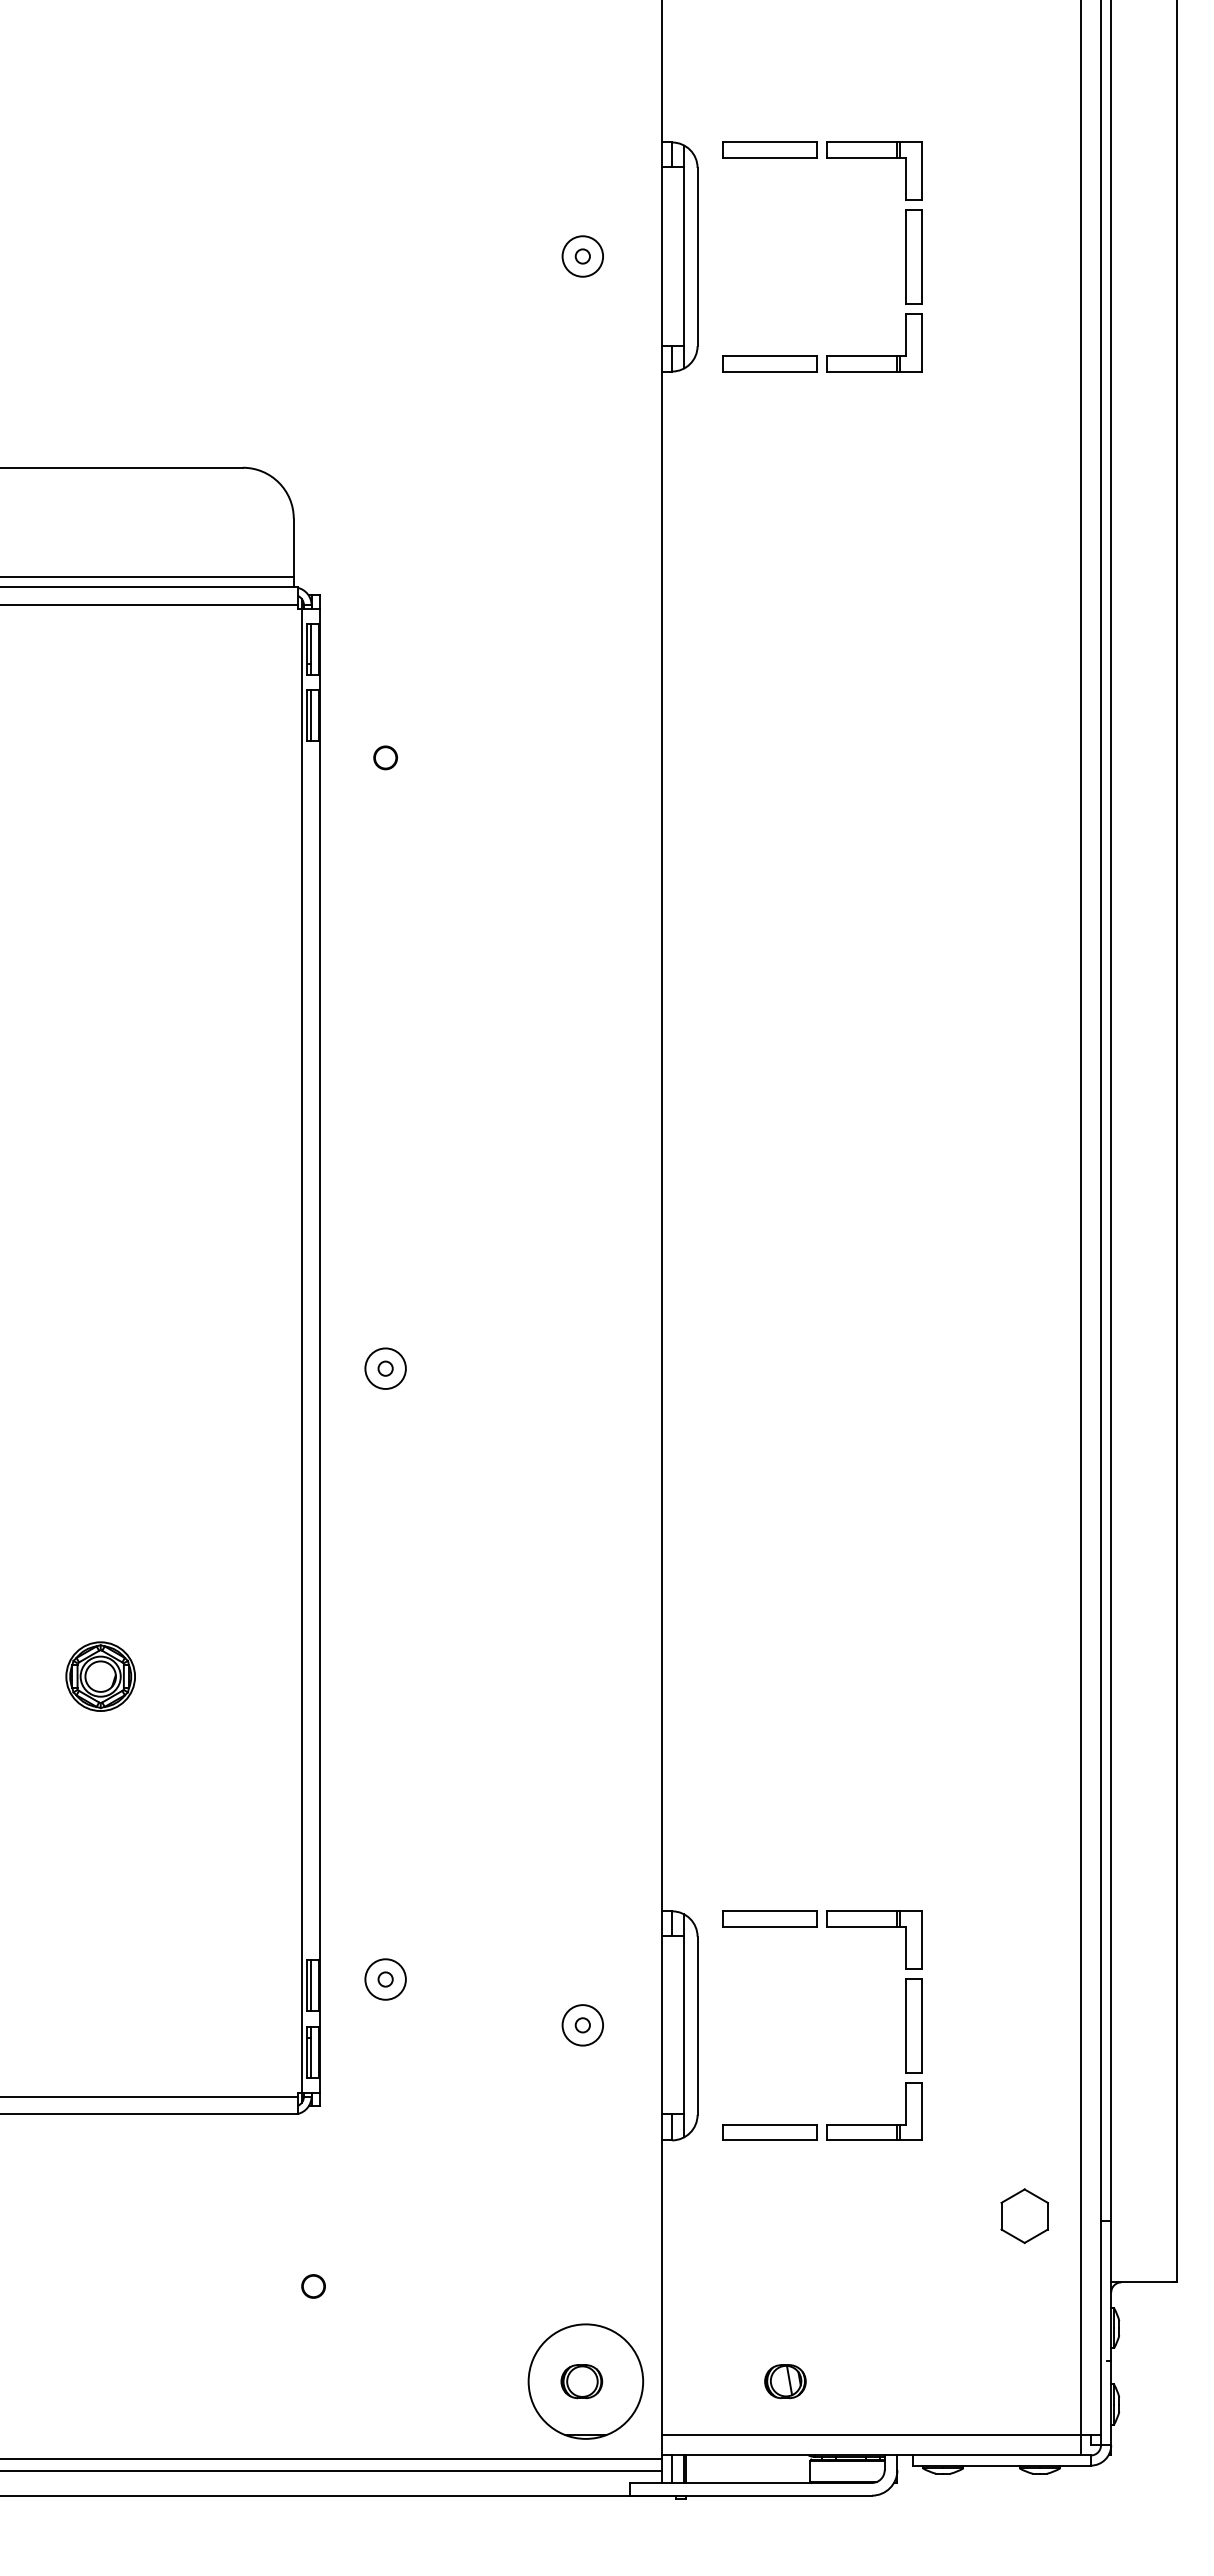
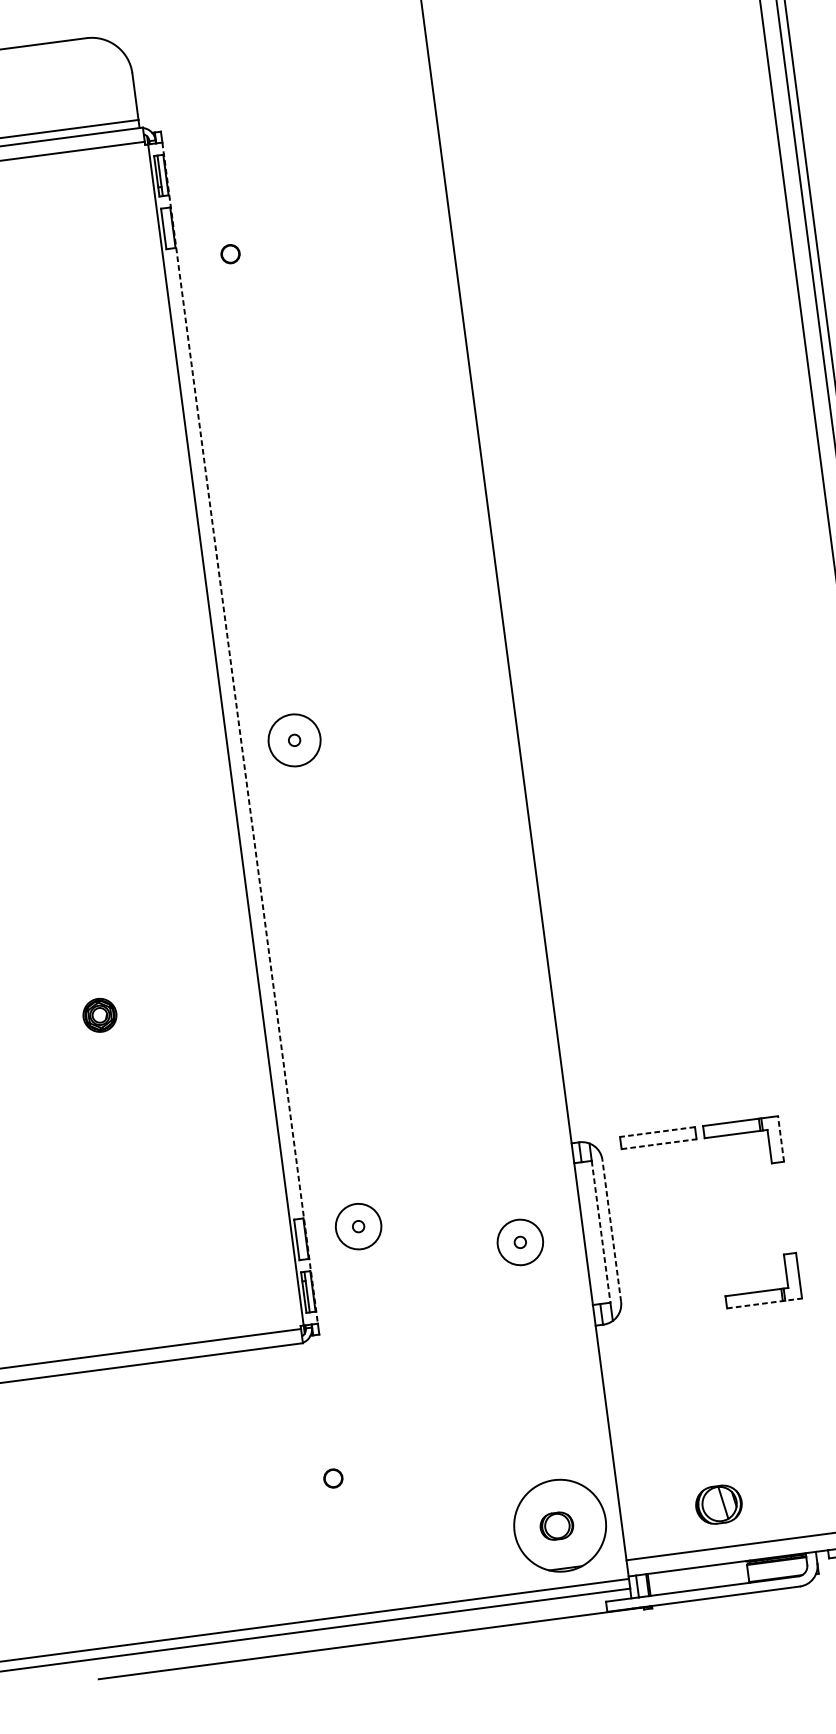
line: (311, 715) -> (167, 228), removed
line: (319, 1350) -> (240, 732), solid -> dashed
circle: (385, 1368) -> (294, 740), size x1.6
part: (100, 1676) -> (99, 1015), size x0.6
line: (769, 1911) -> (657, 1132), solid -> dashed
line: (770, 1926) -> (659, 1144), solid -> dashed
line: (921, 1939) -> (780, 1138), solid -> dashed
circle: (385, 1979) -> (358, 1226), size x1.4
line: (311, 1985) -> (300, 1239), removed
circle: (582, 2025) -> (520, 1242), size x1.4
line: (684, 2025) -> (601, 1231), solid -> dashed
line: (697, 2025) -> (611, 1230), solid -> dashed
part: (913, 2025) -> (783, 1207), removed
part: (769, 2132) -> (680, 1308), removed
line: (874, 2140) -> (764, 1303), solid -> dashed
part: (785, 2381) -> (719, 1504), size x1.4

